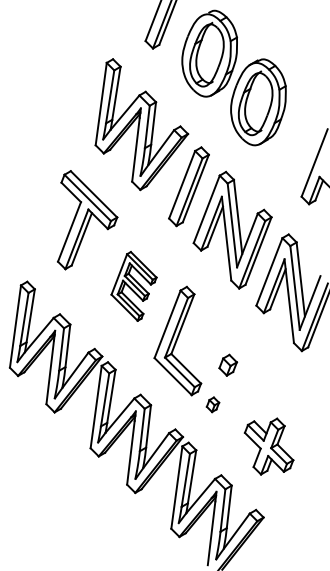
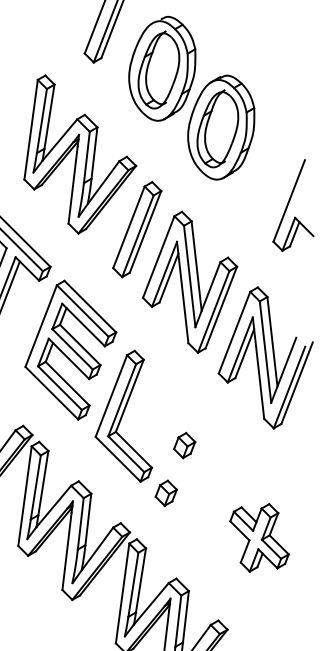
part: (133, 286) -> (70, 350), size x1.67
part: (212, 404) -> (165, 493), size x1.43
part: (268, 446) -> (258, 537), moved

